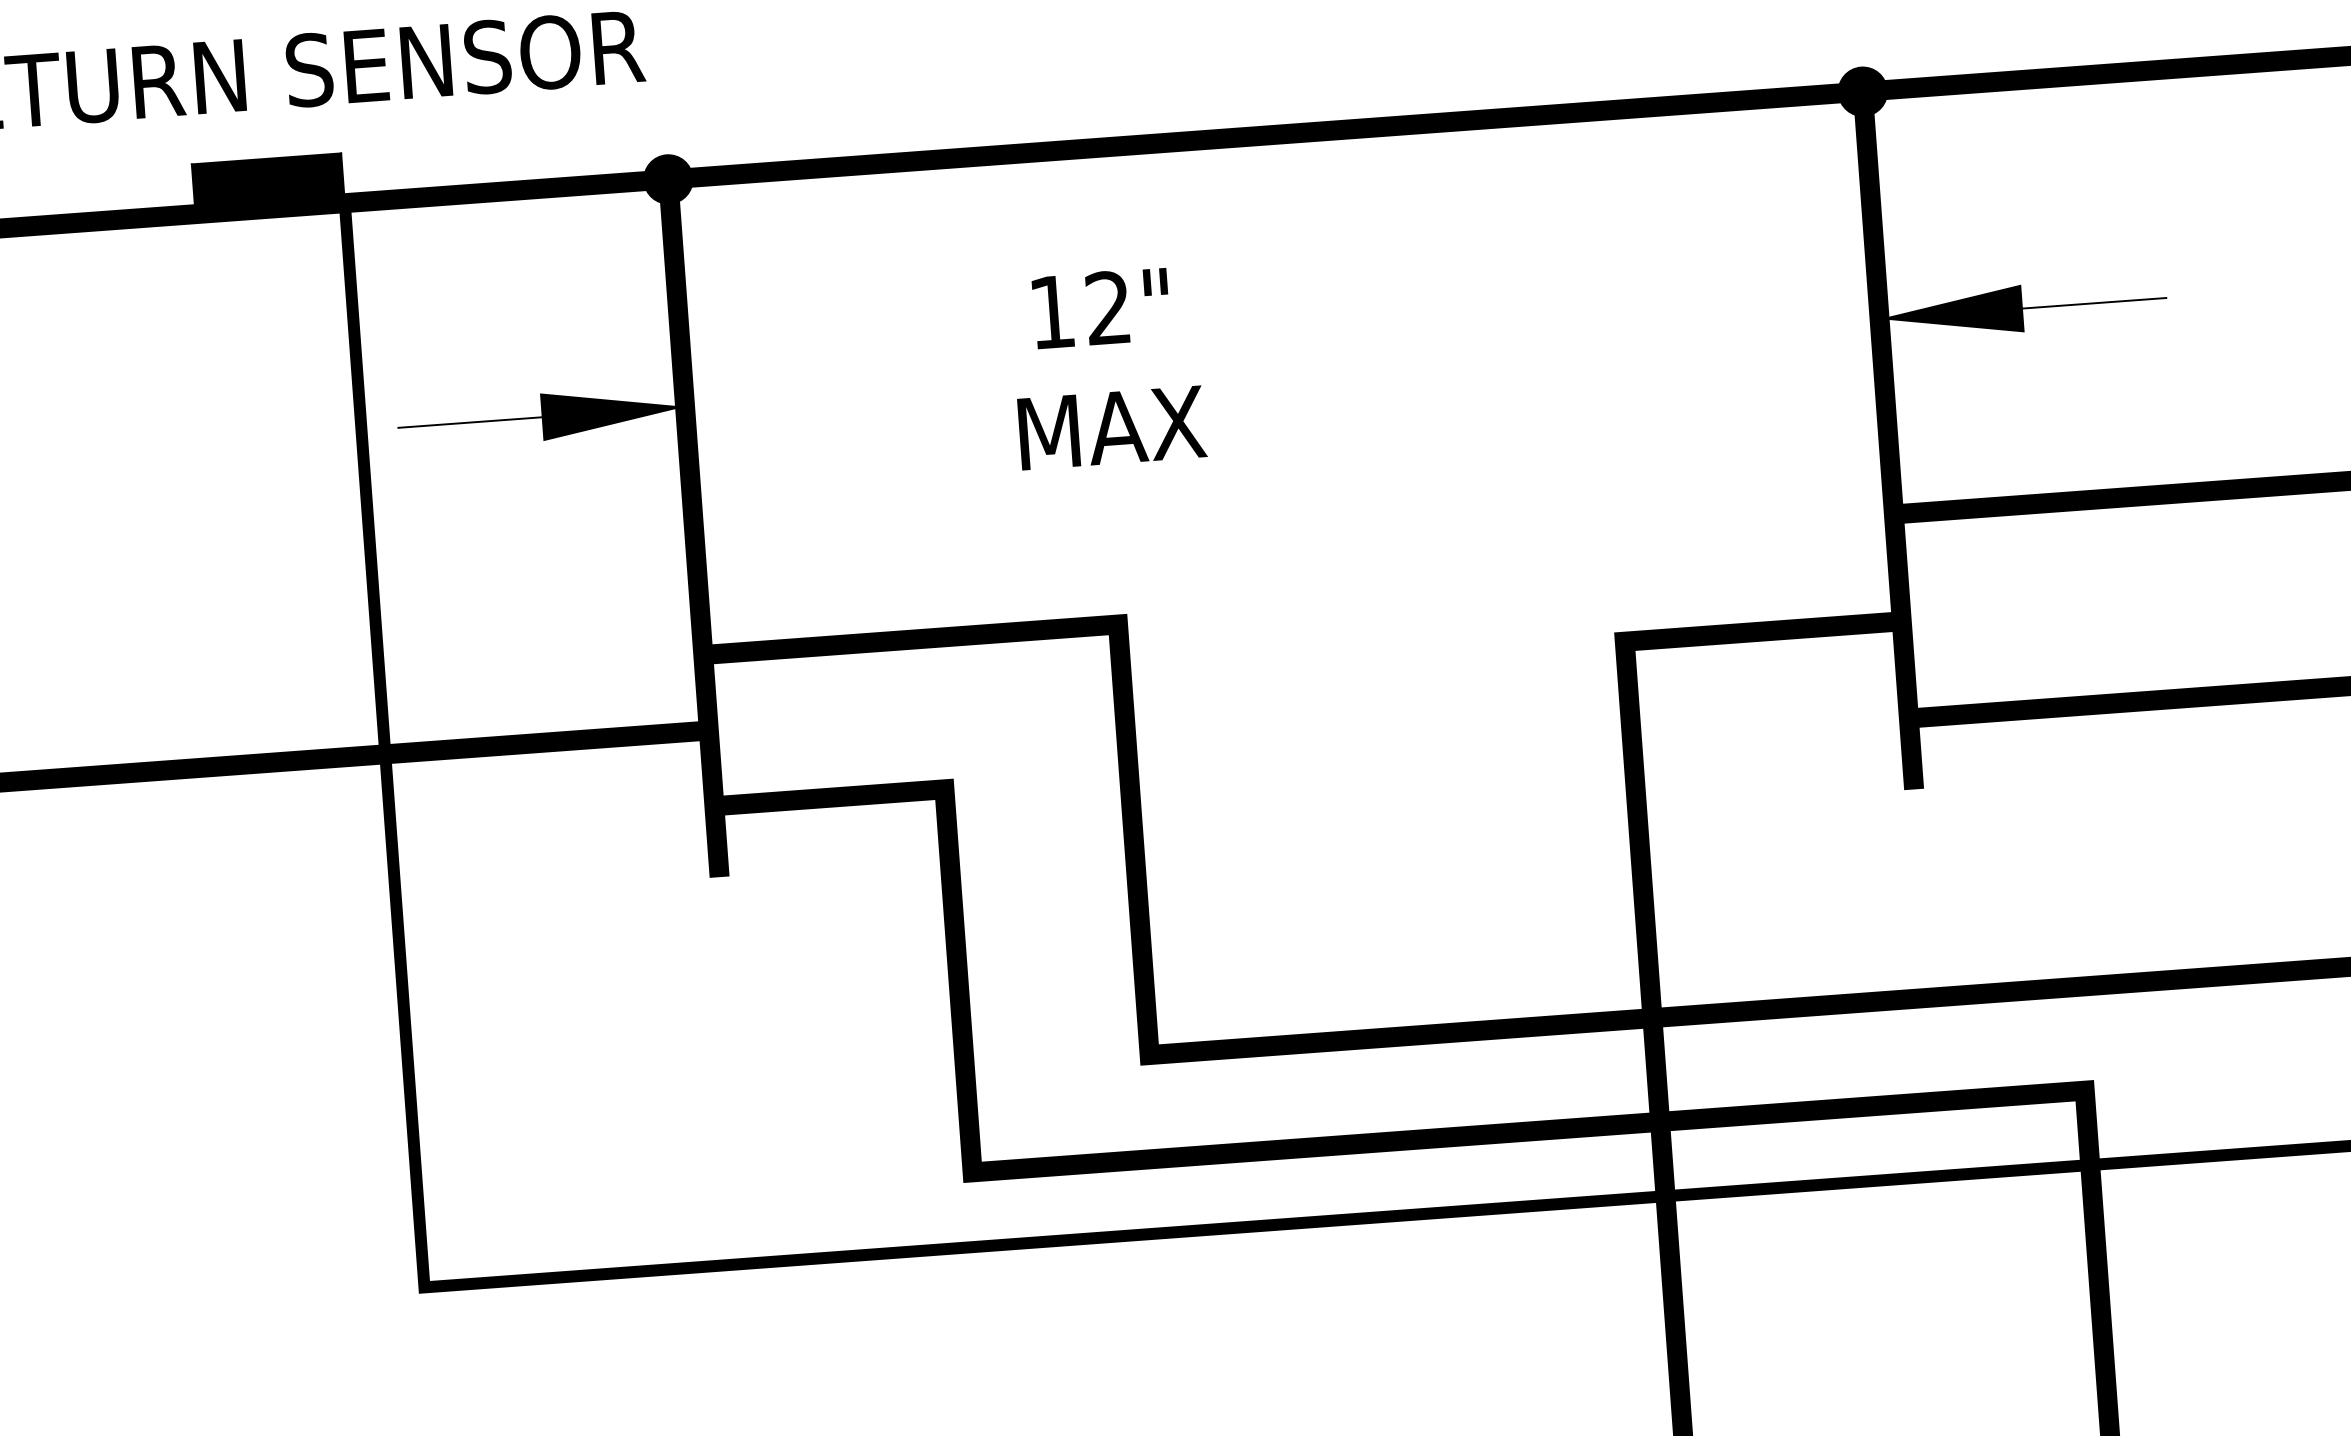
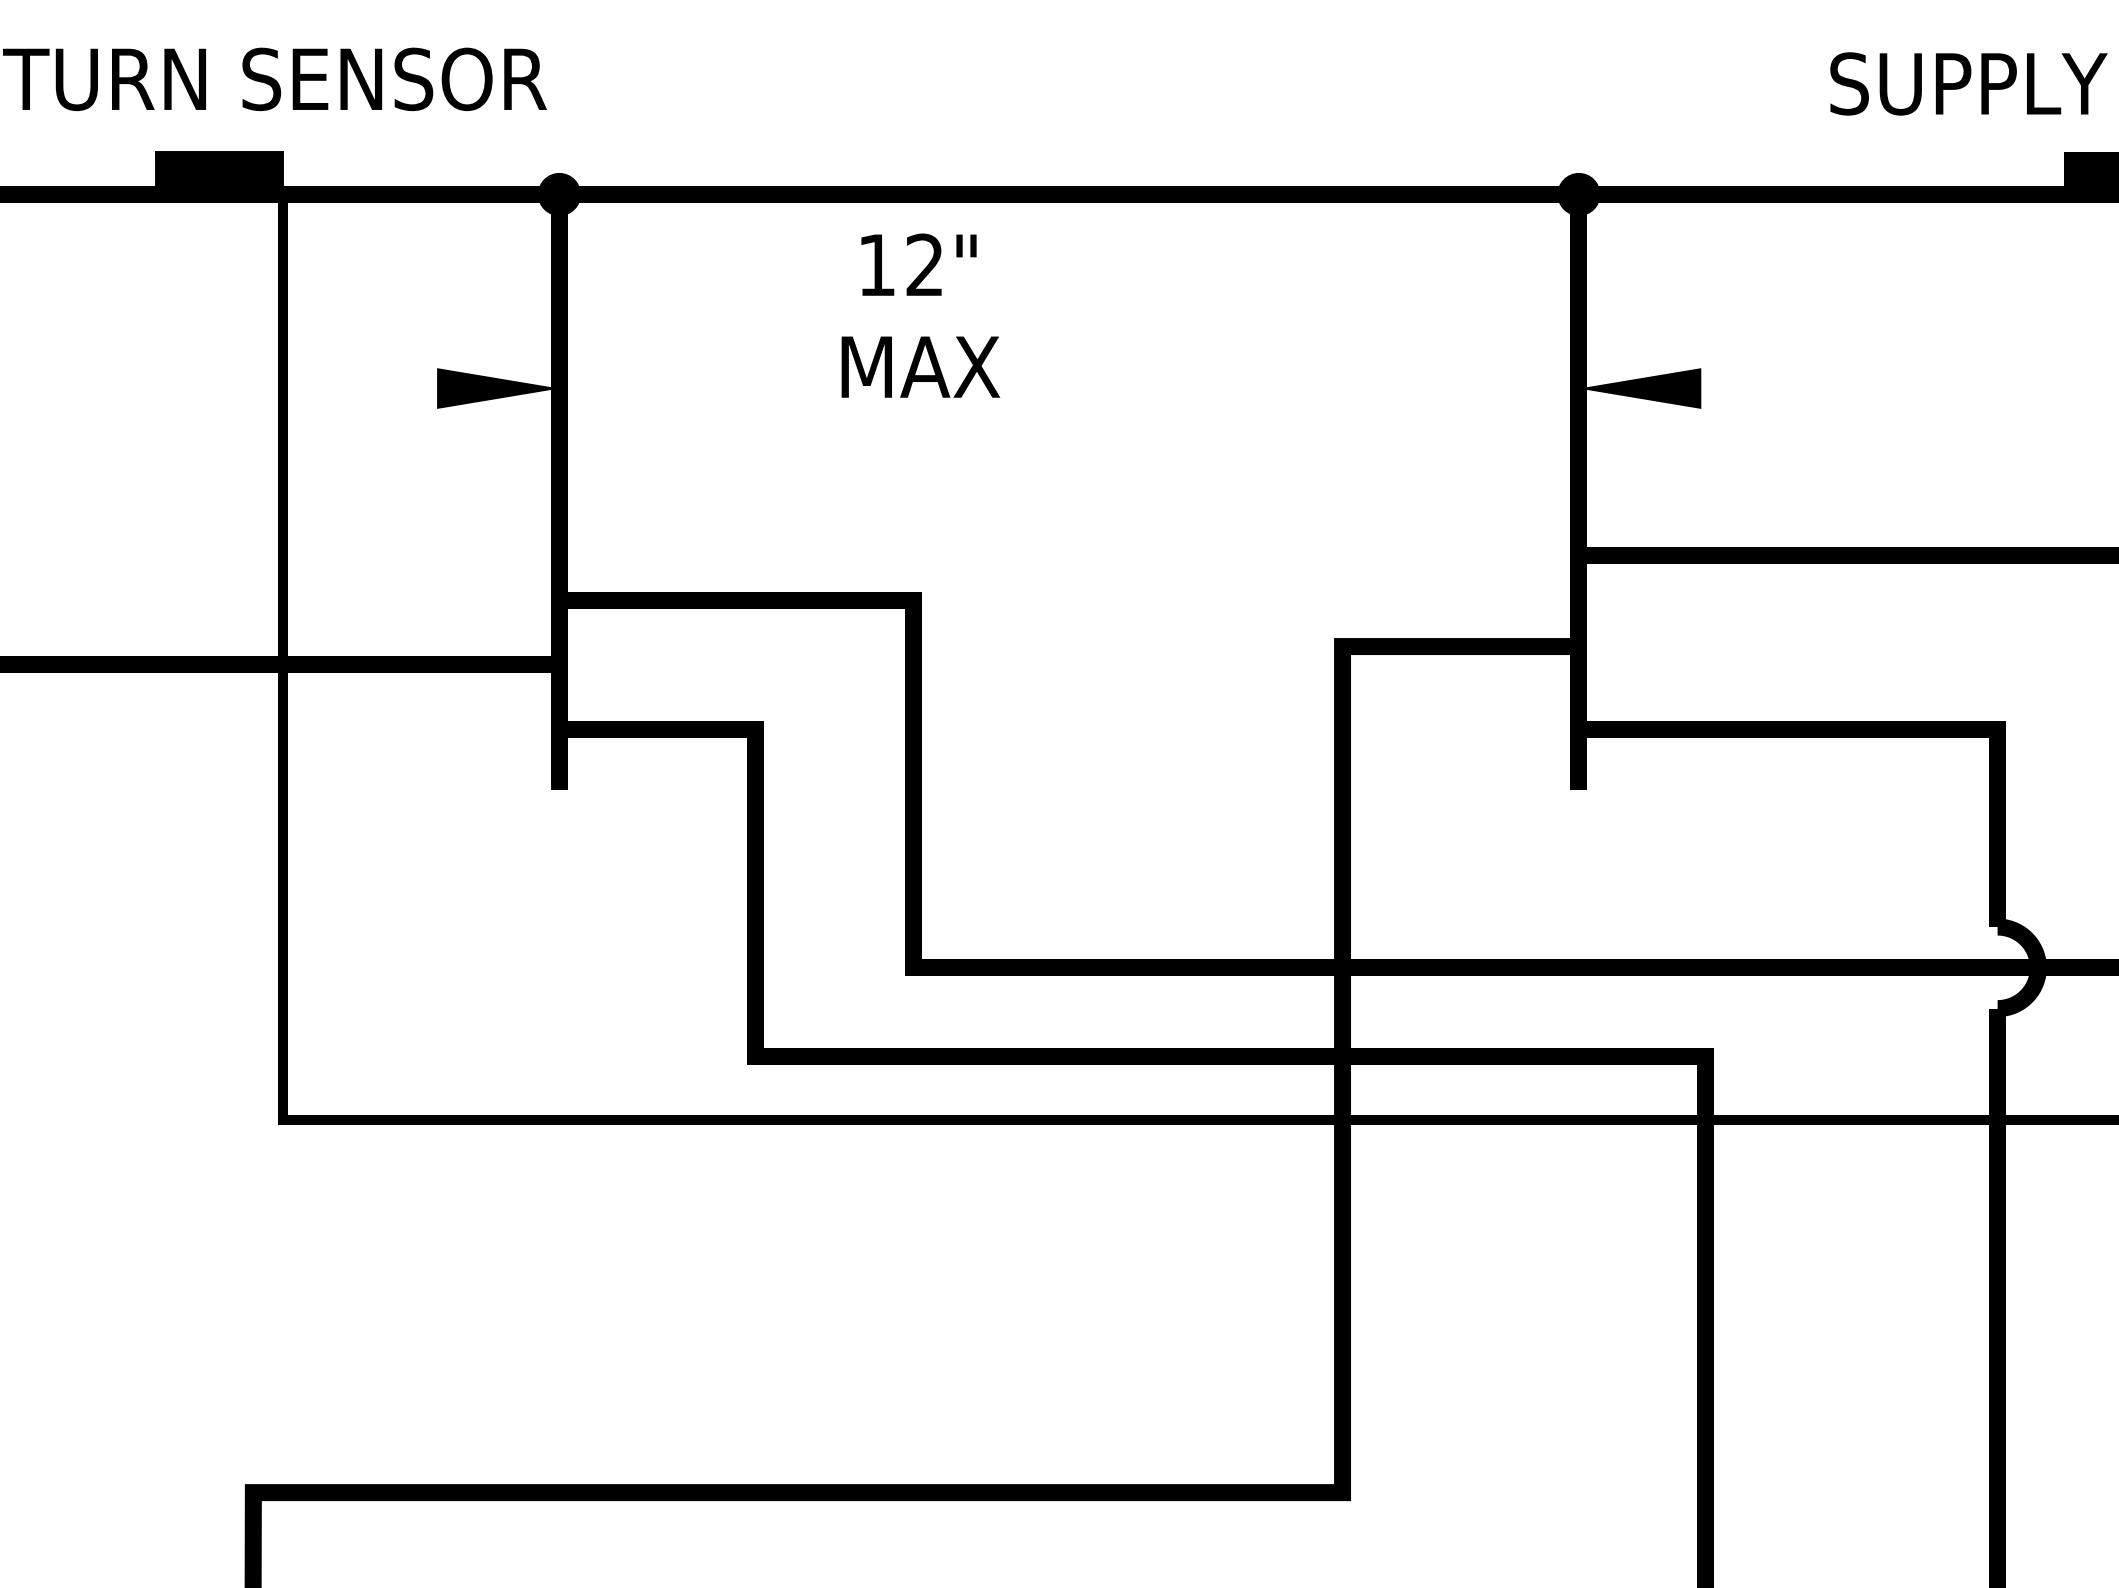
line: (2094, 303) -> (1762, 388), removed
text: (1107, 367) -> (920, 315), moved
line: (469, 422) -> (375, 388), removed

